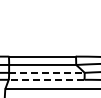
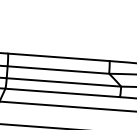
line: (46, 72) -> (63, 81), dashed -> solid
line: (46, 79) -> (62, 92), dashed -> solid

